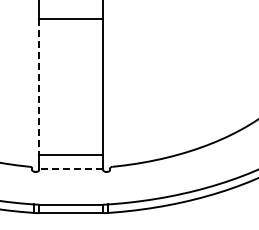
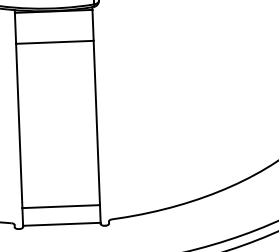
line: (39, 86) -> (19, 125), dashed -> solid
line: (71, 169) -> (62, 224), dashed -> solid

